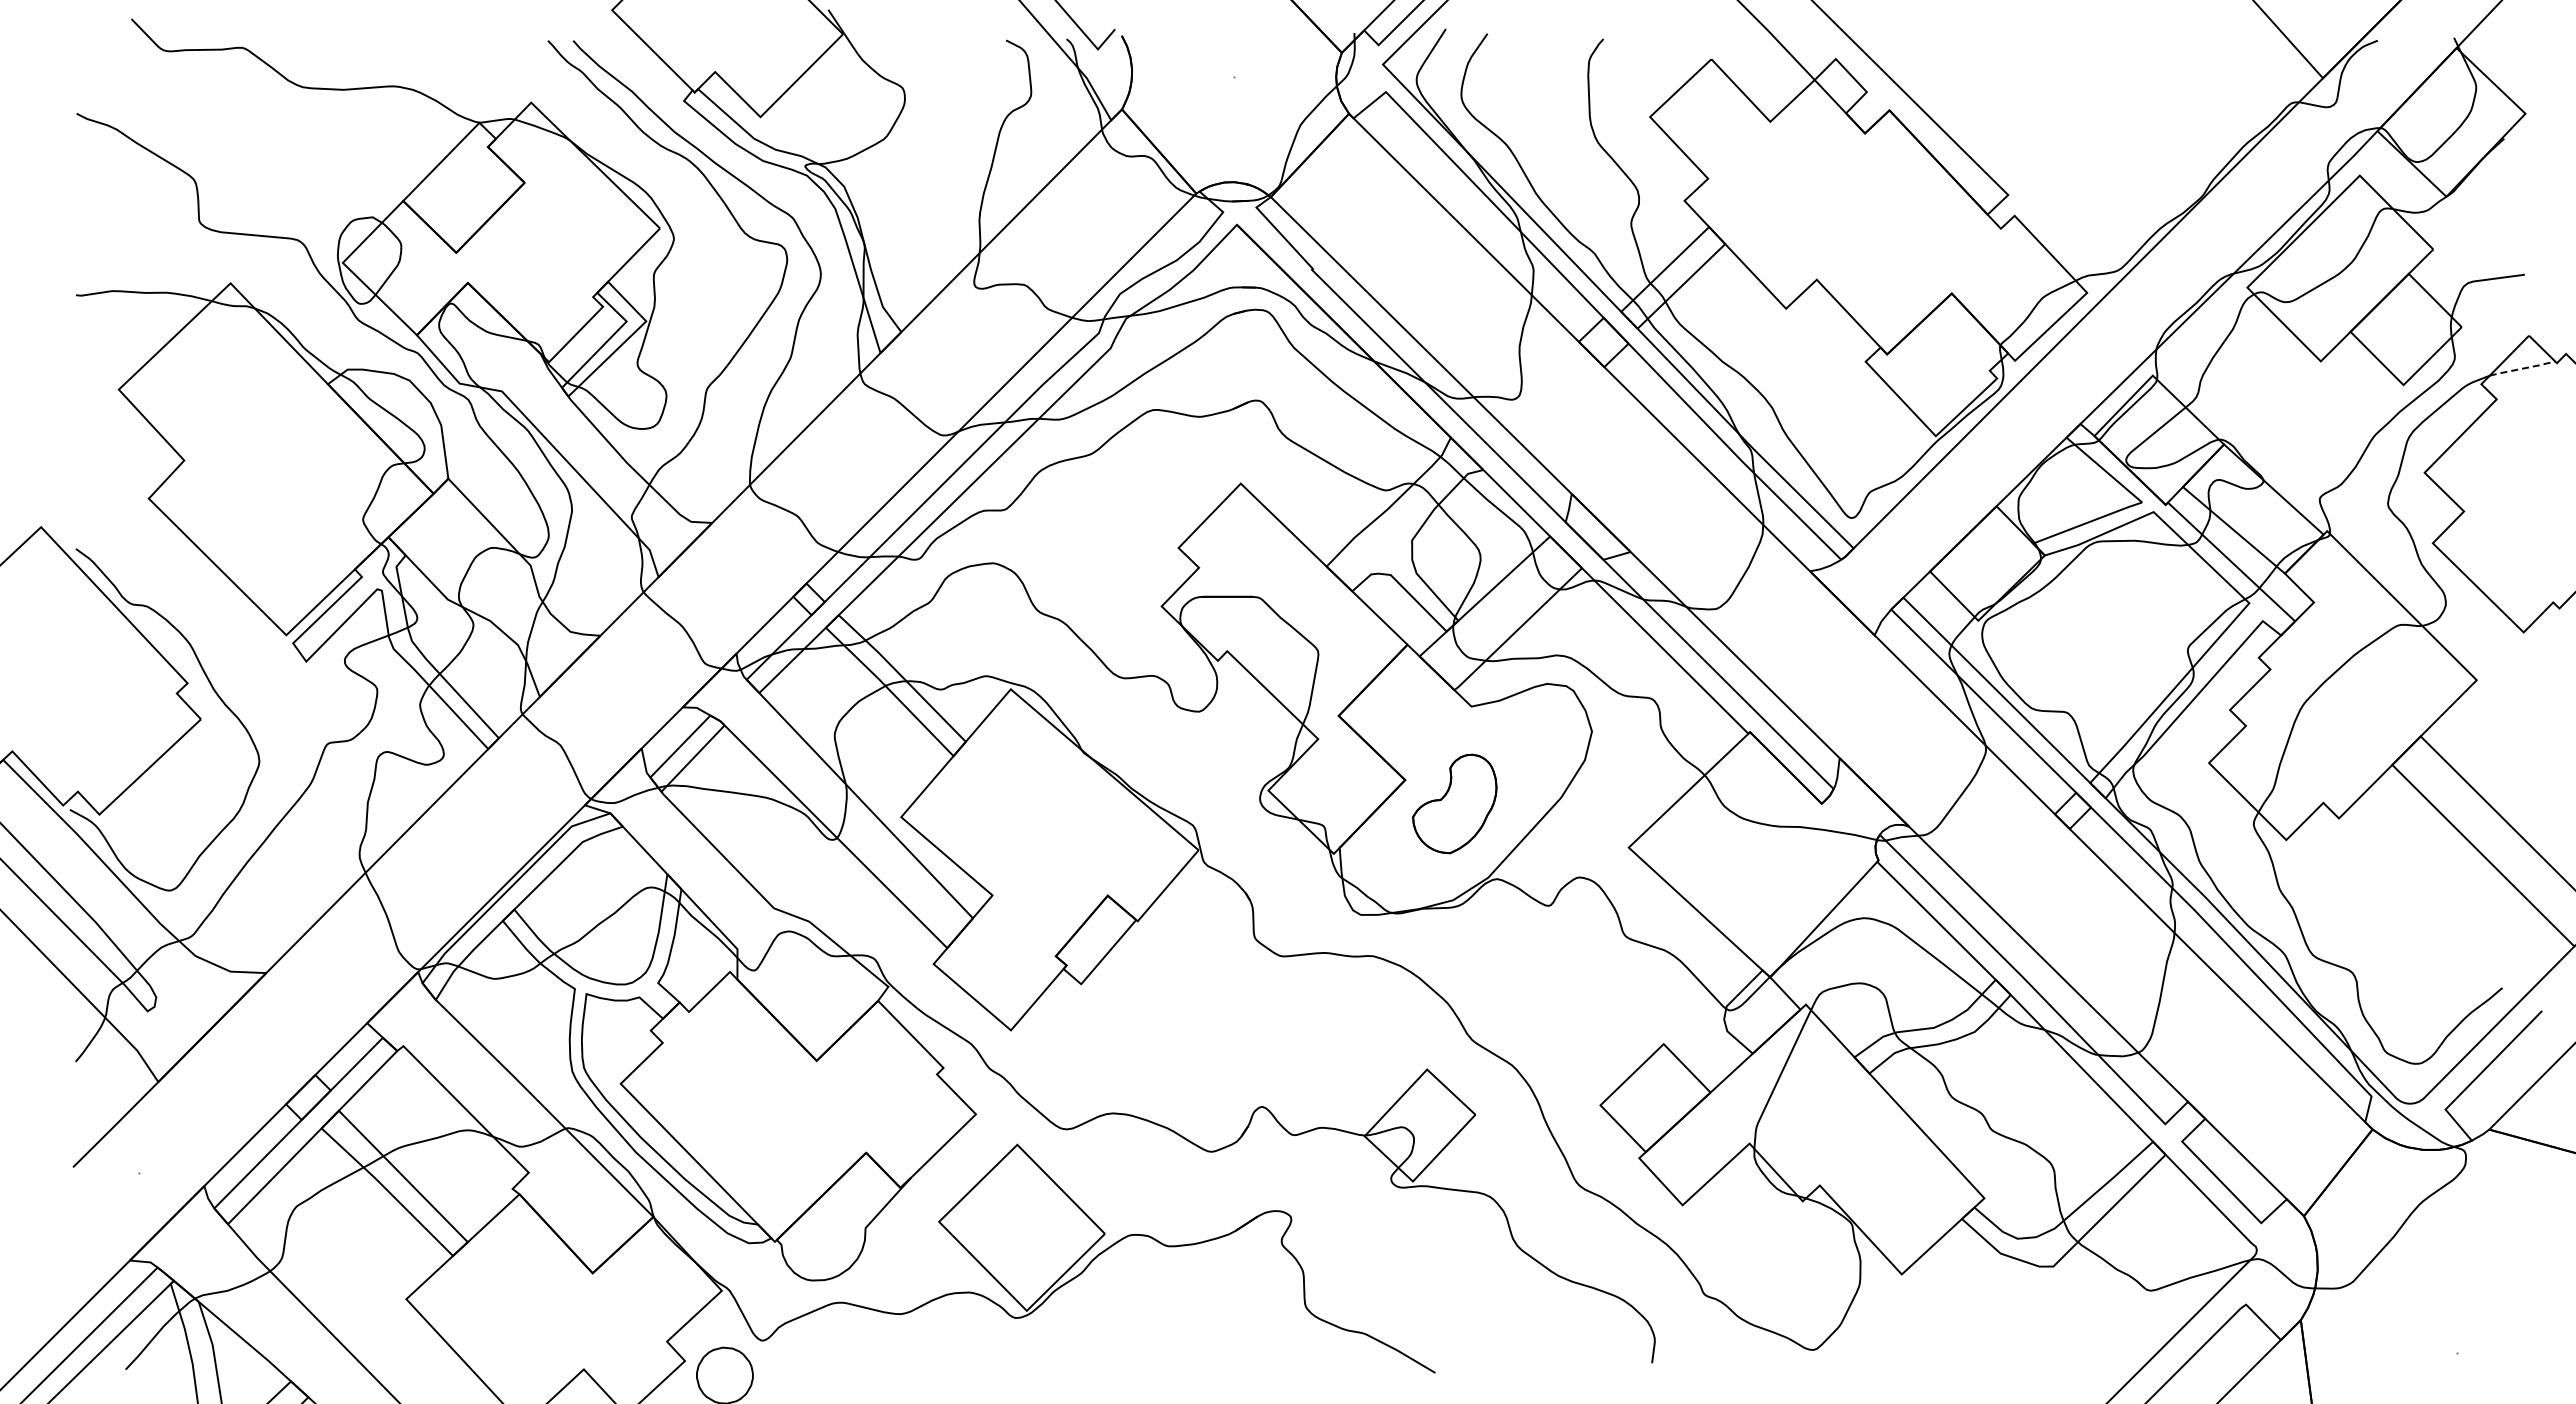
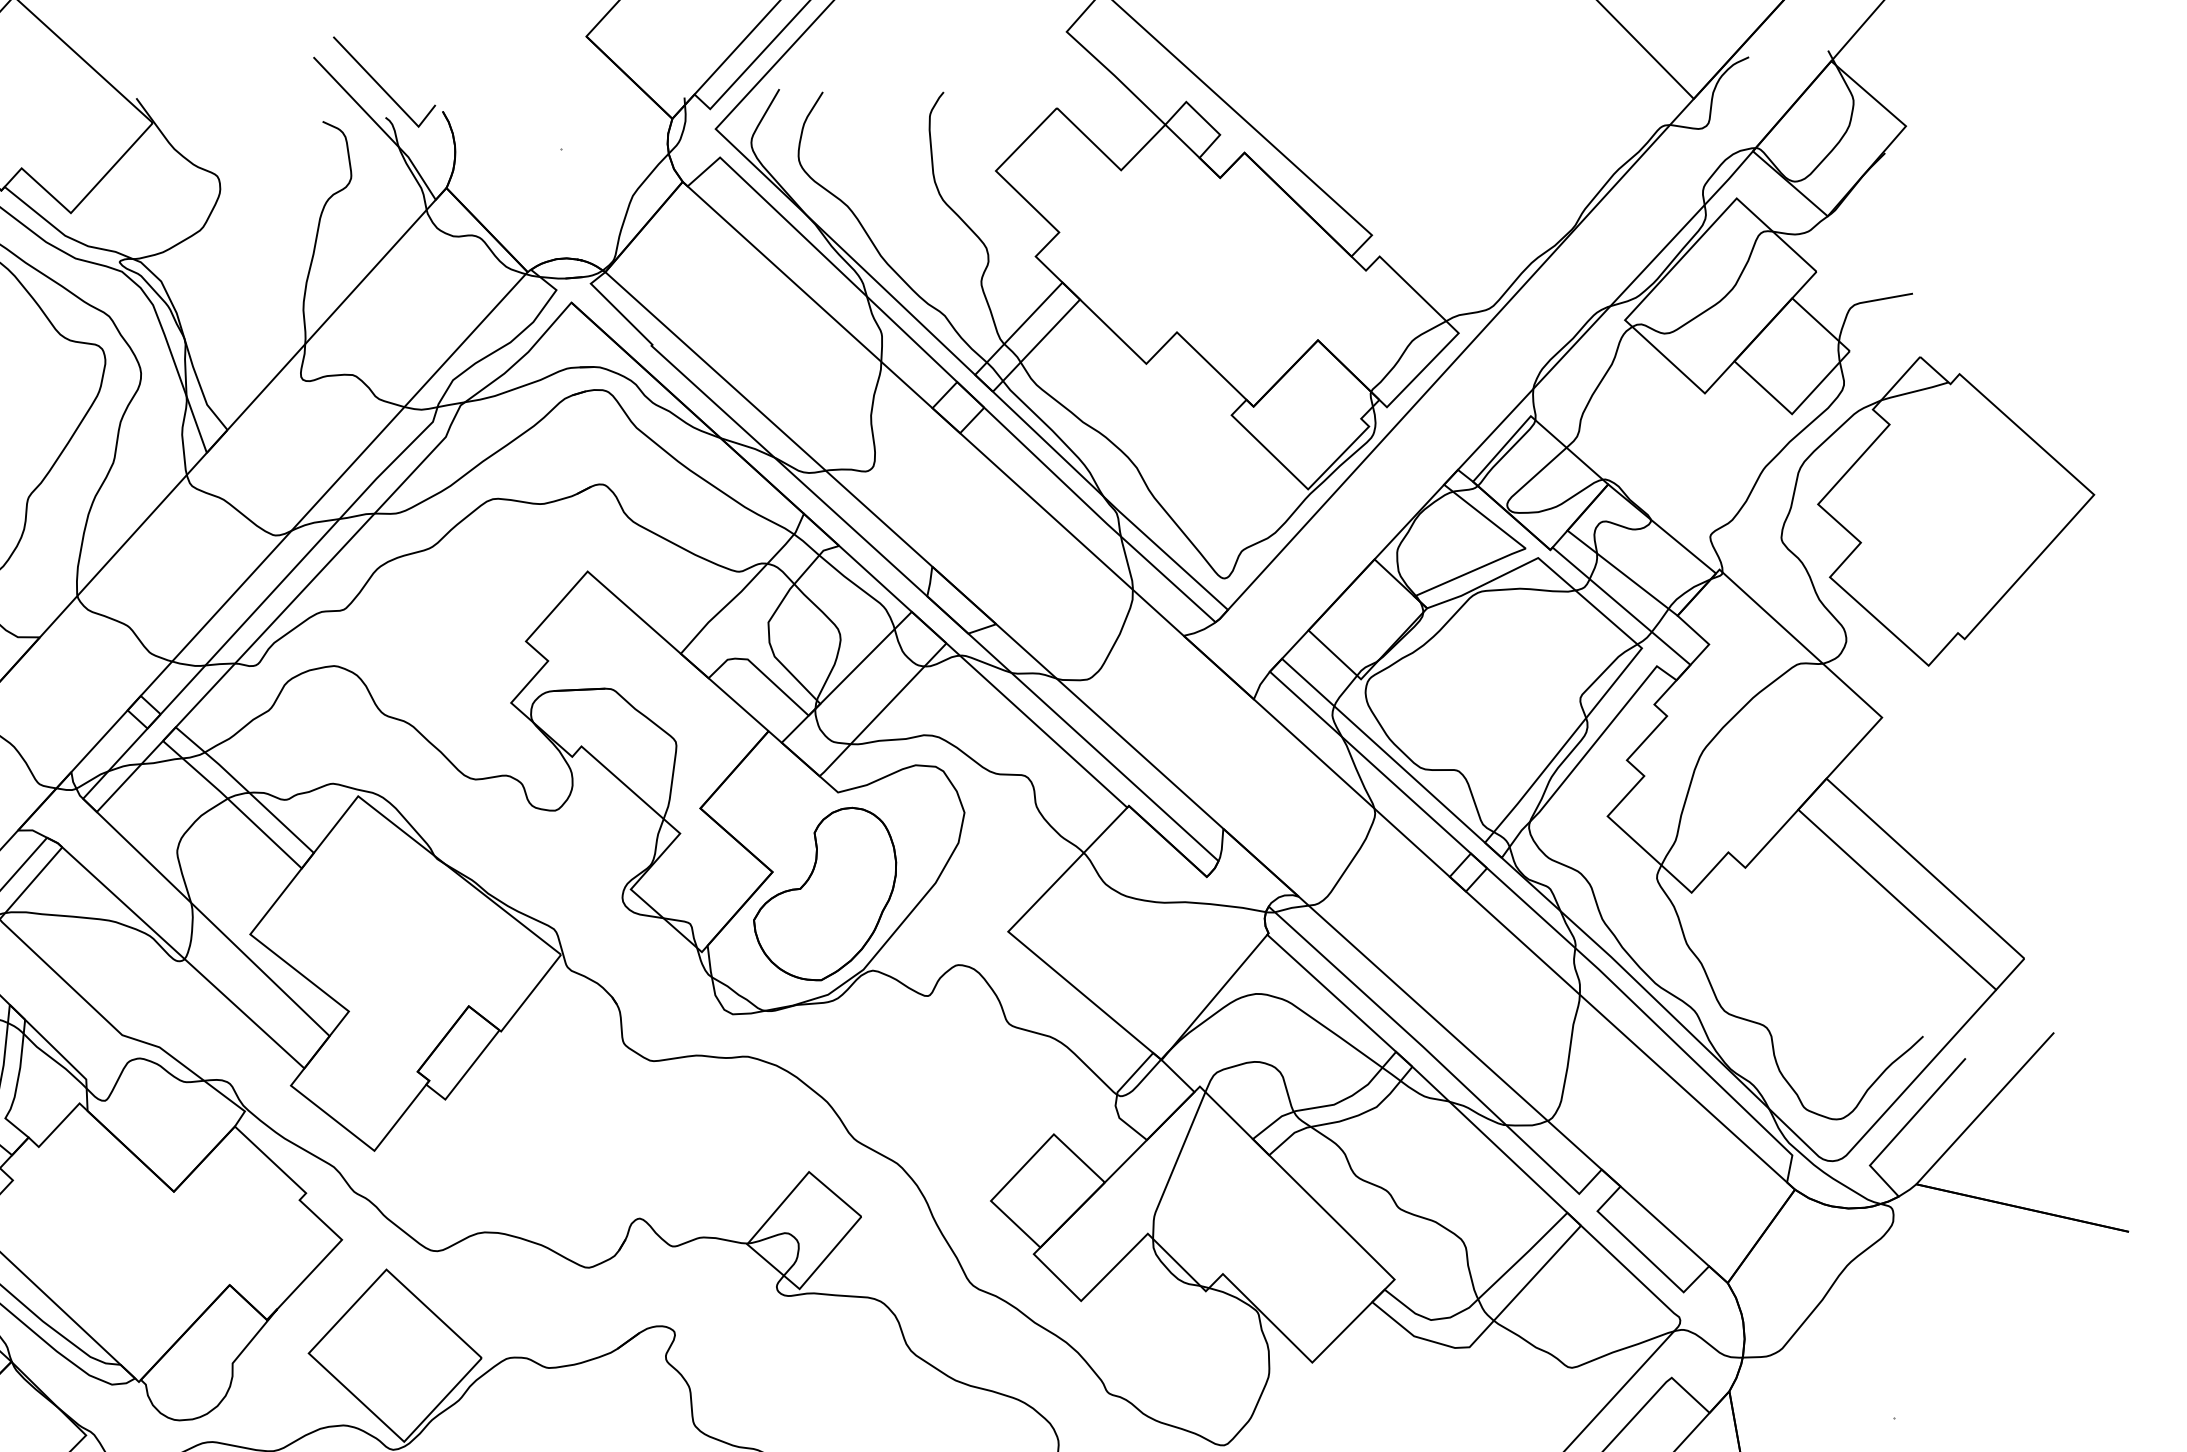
line: (2522, 368) -> (1914, 391), dashed -> solid
part: (1454, 803) -> (824, 894), size x1.67

